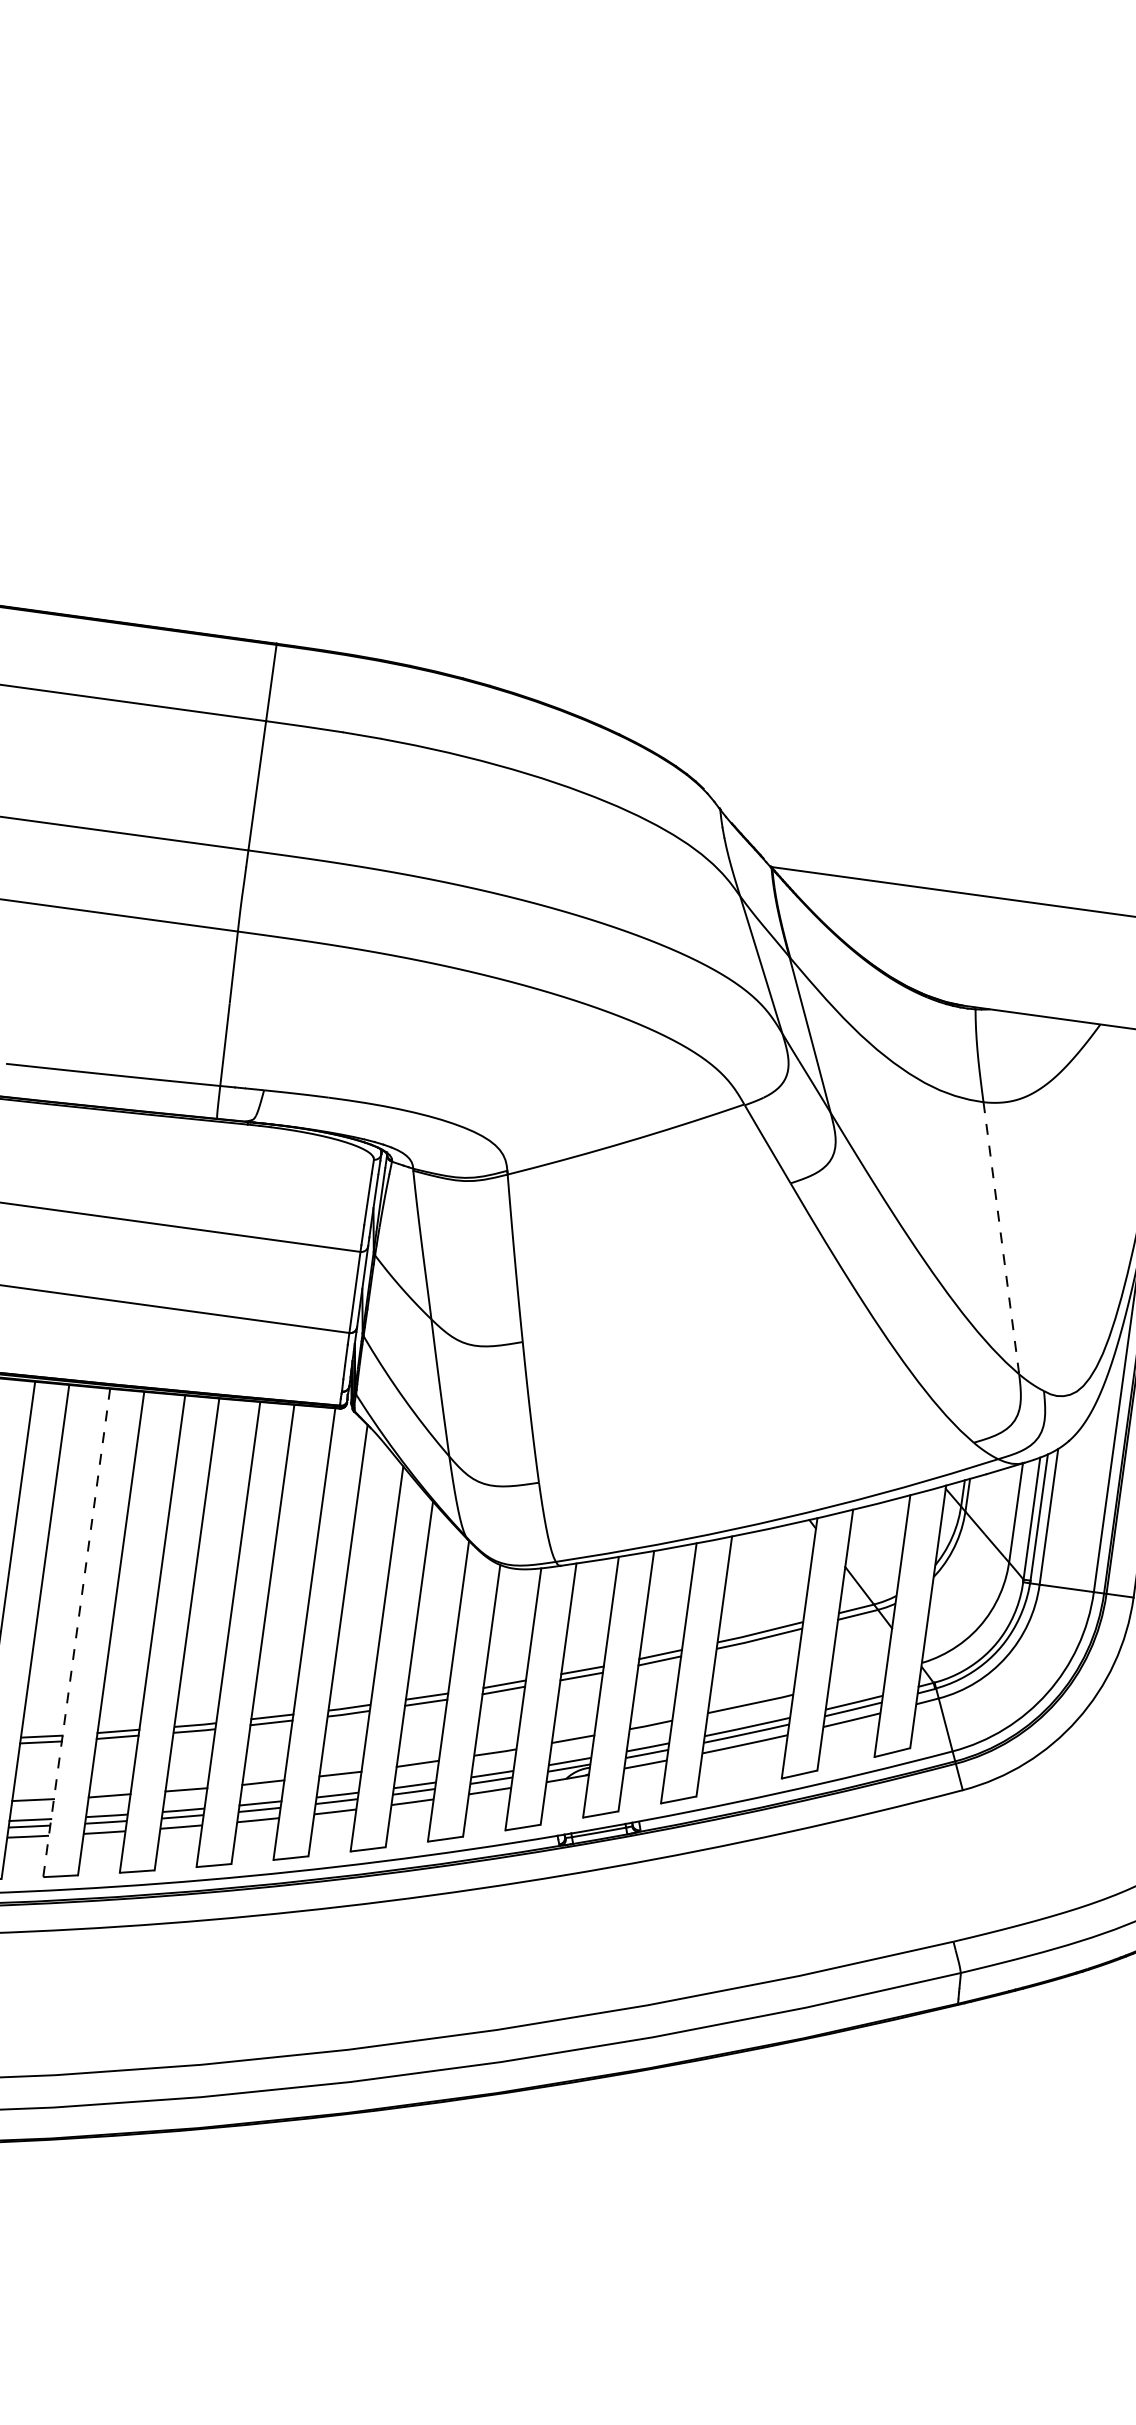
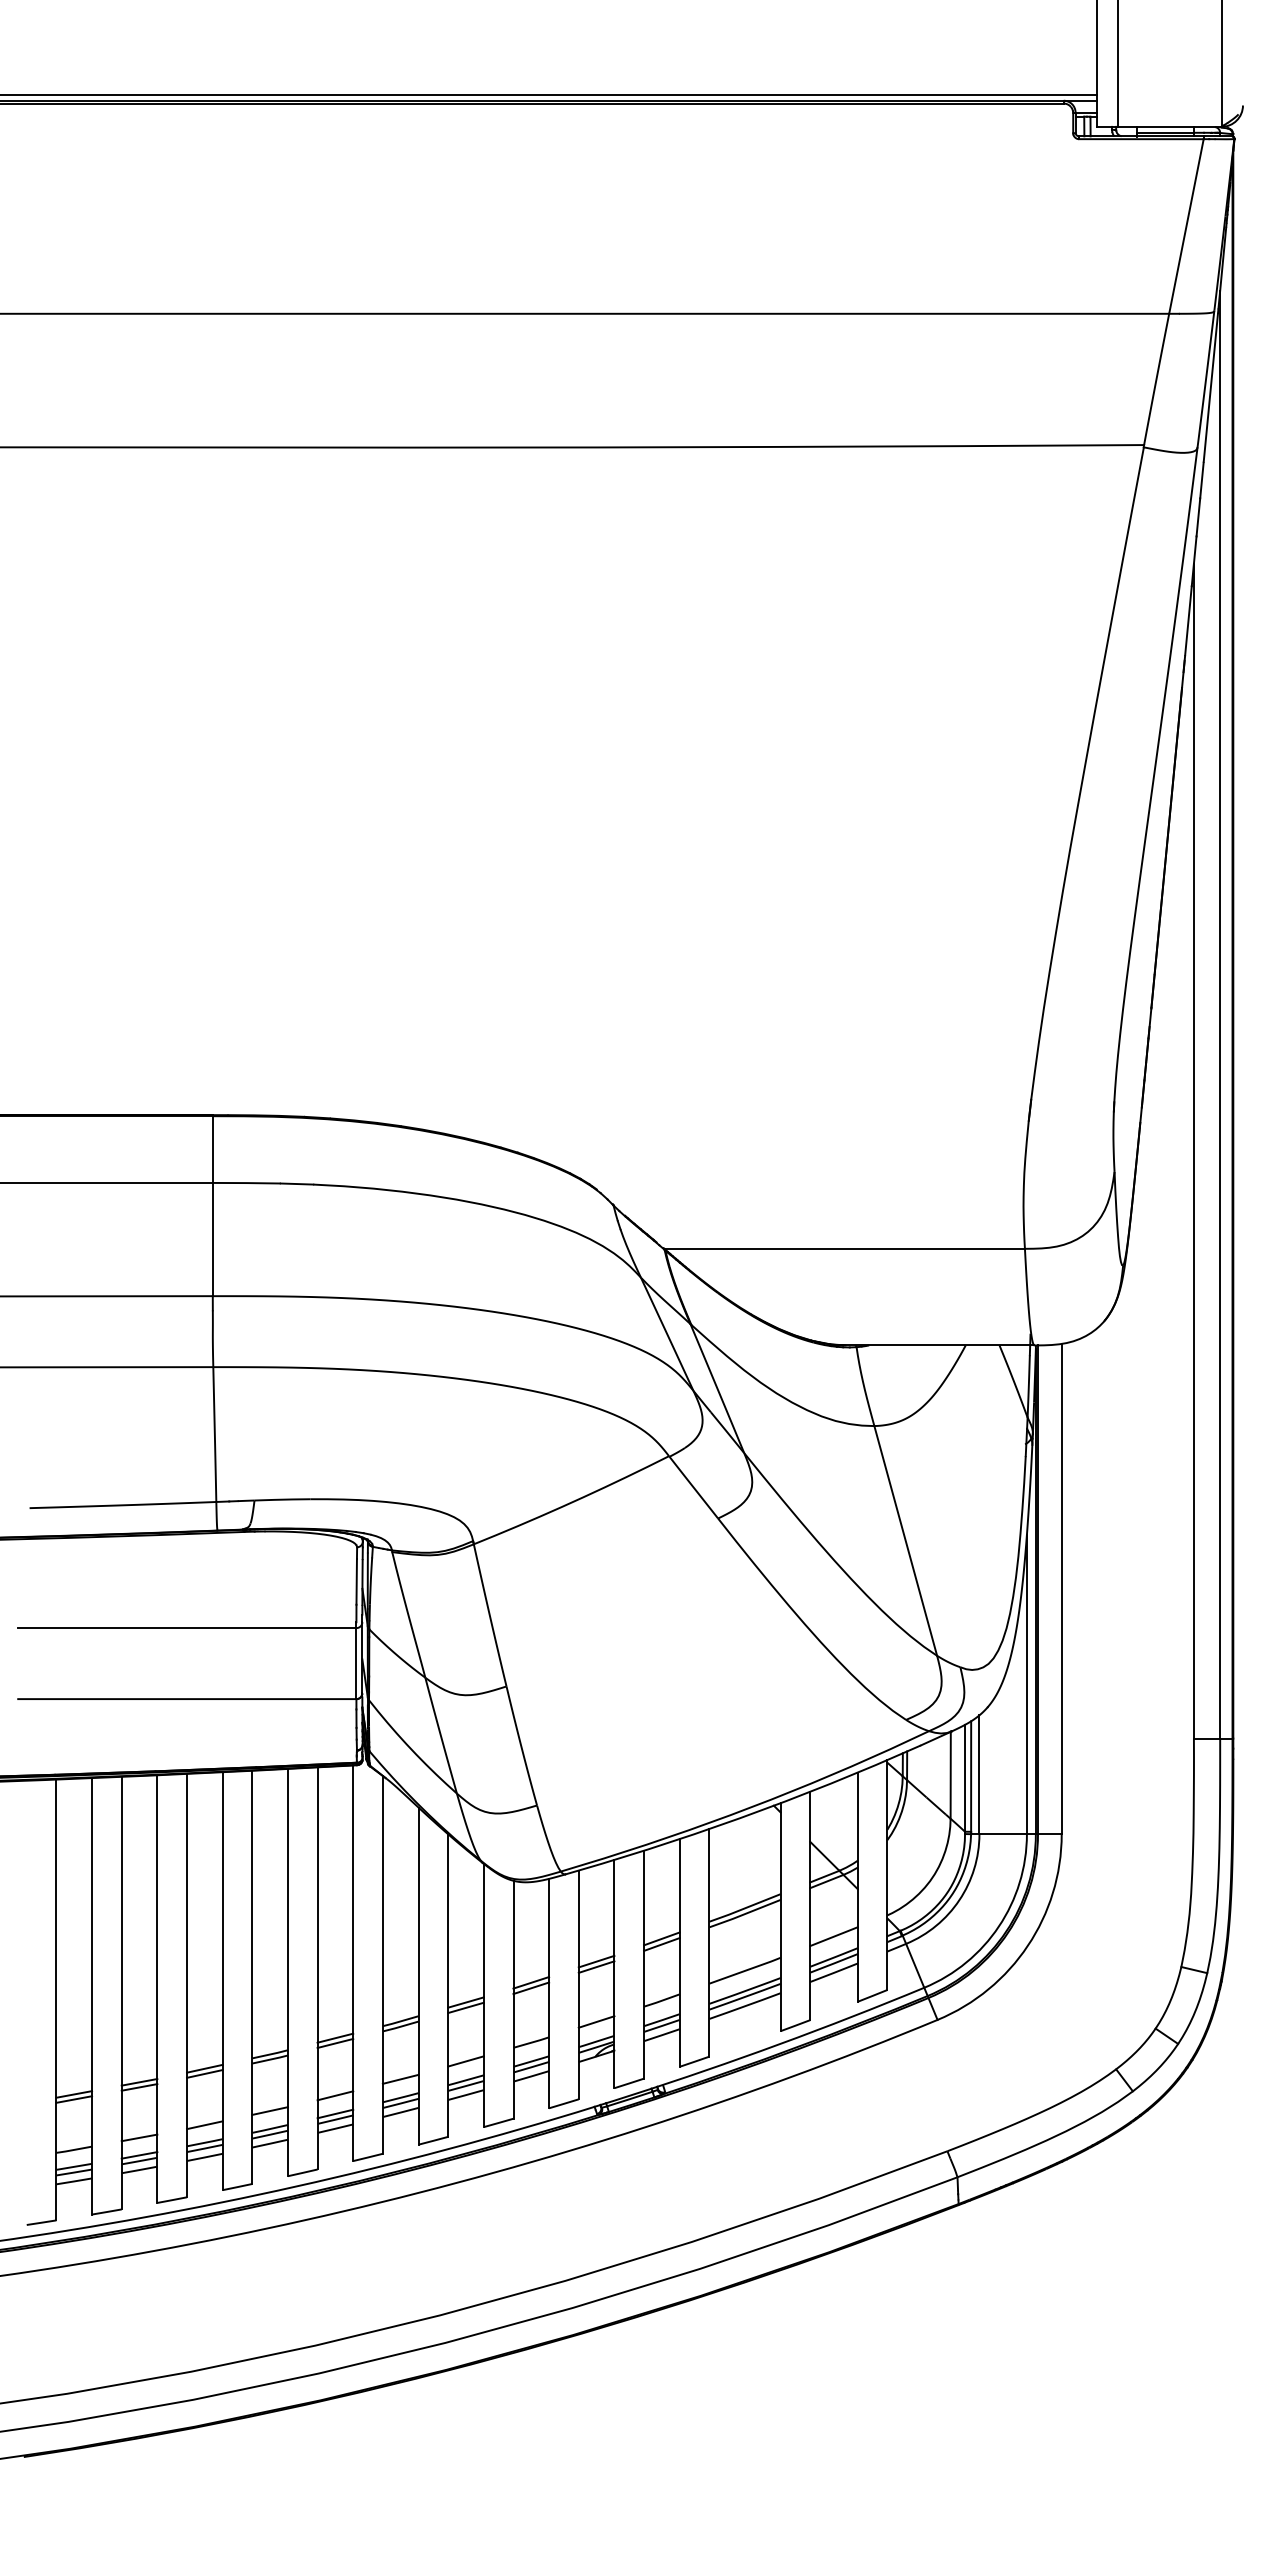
line: (1001, 1238) -> (905, 1541), dashed -> solid
line: (76, 1633) -> (157, 1989), dashed -> solid
line: (857, 1678) -> (833, 1936), added

